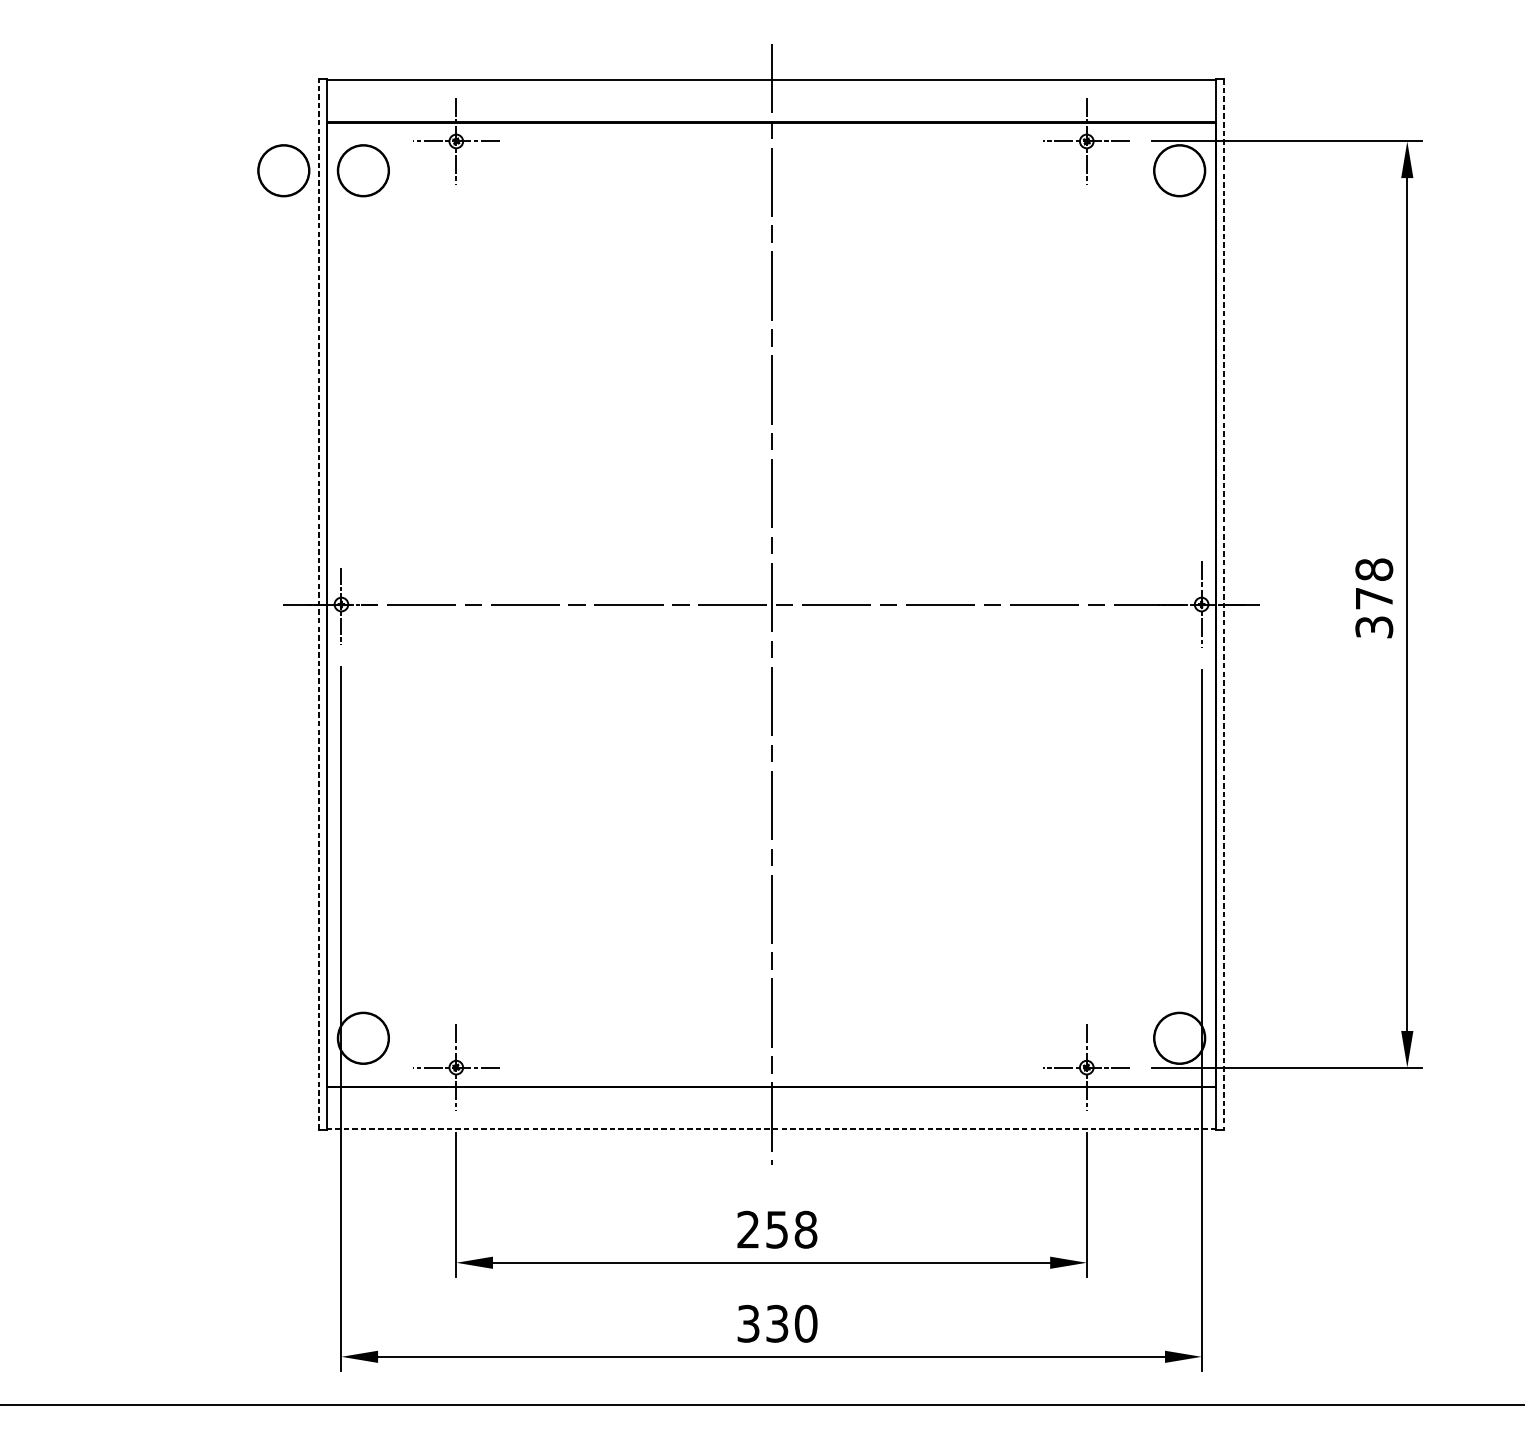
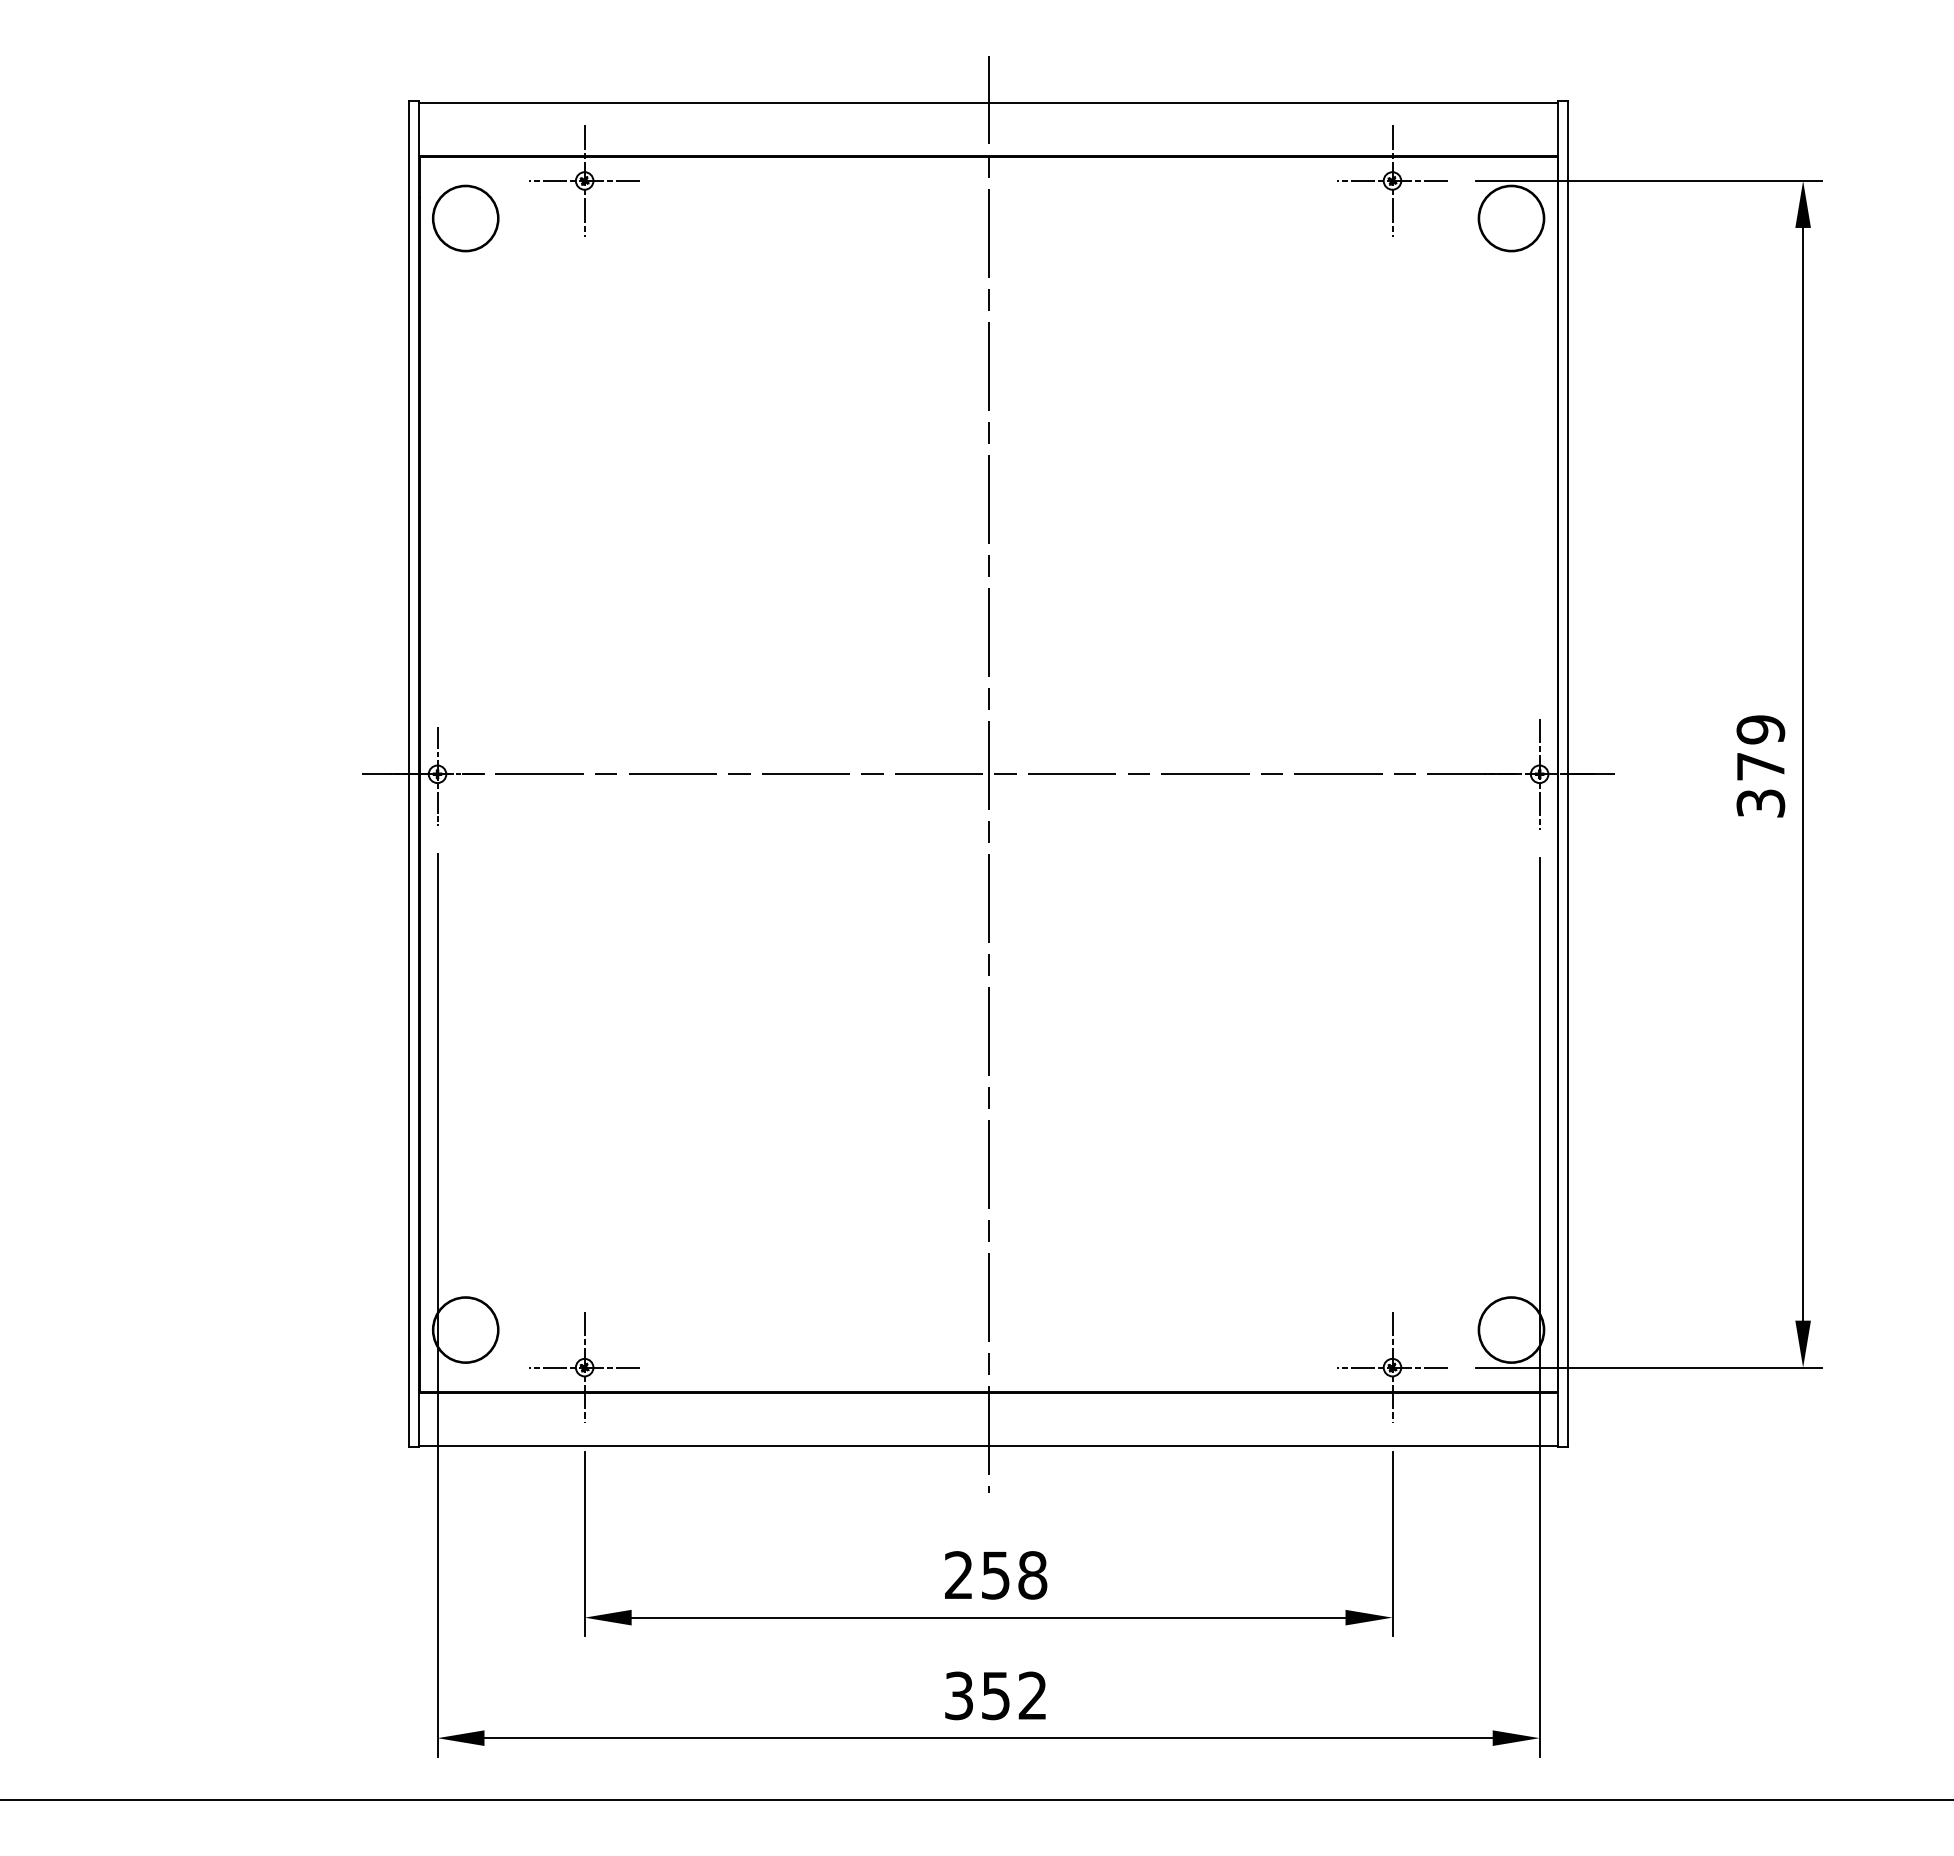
part: (283, 170) -> (363, 218), removed
text: (1374, 569) -> (1760, 729), 378 -> 379
line: (319, 603) -> (409, 773), dashed -> solid
line: (1223, 604) -> (1567, 774), dashed -> solid
line: (771, 1128) -> (988, 1445), dashed -> solid
text: (791, 1323) -> (1014, 1695), 330 -> 352

